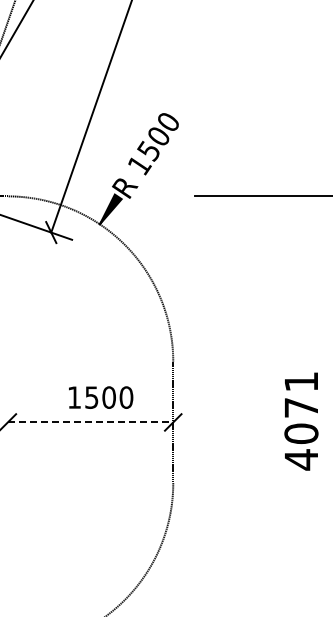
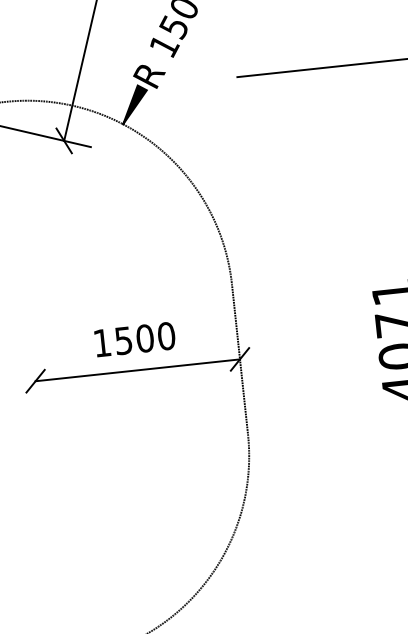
text: (101, 397) -> (135, 339), moved
line: (90, 422) -> (137, 370), dashed -> solid

